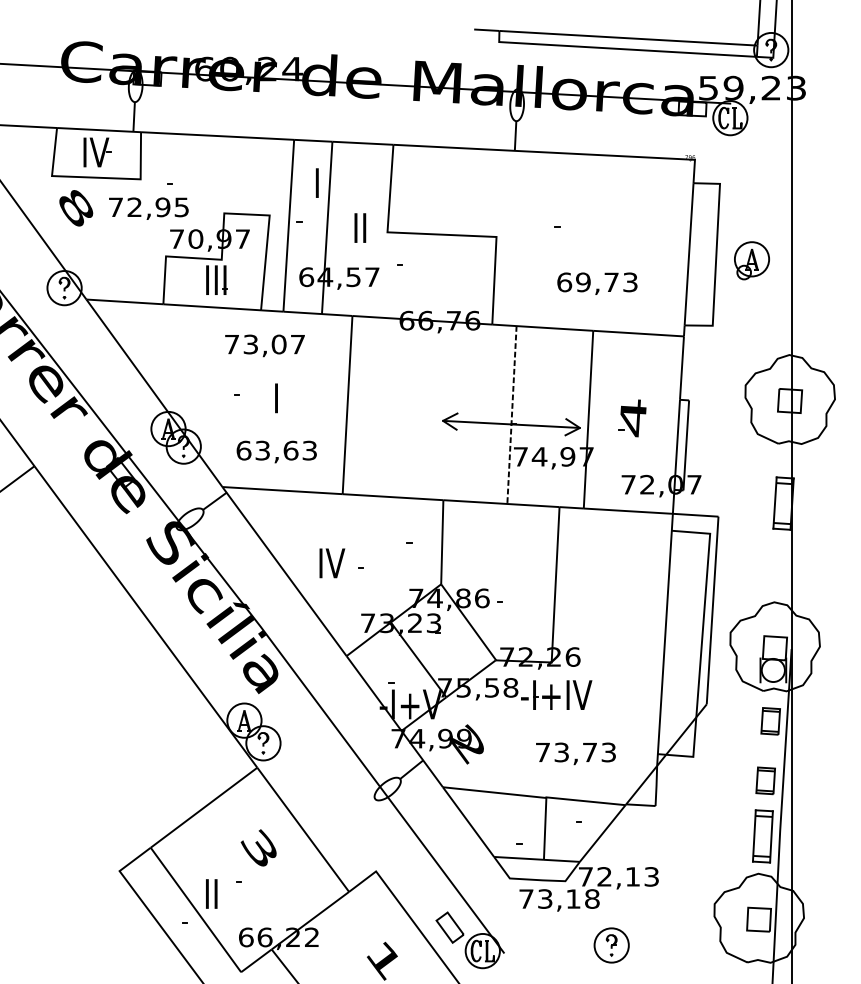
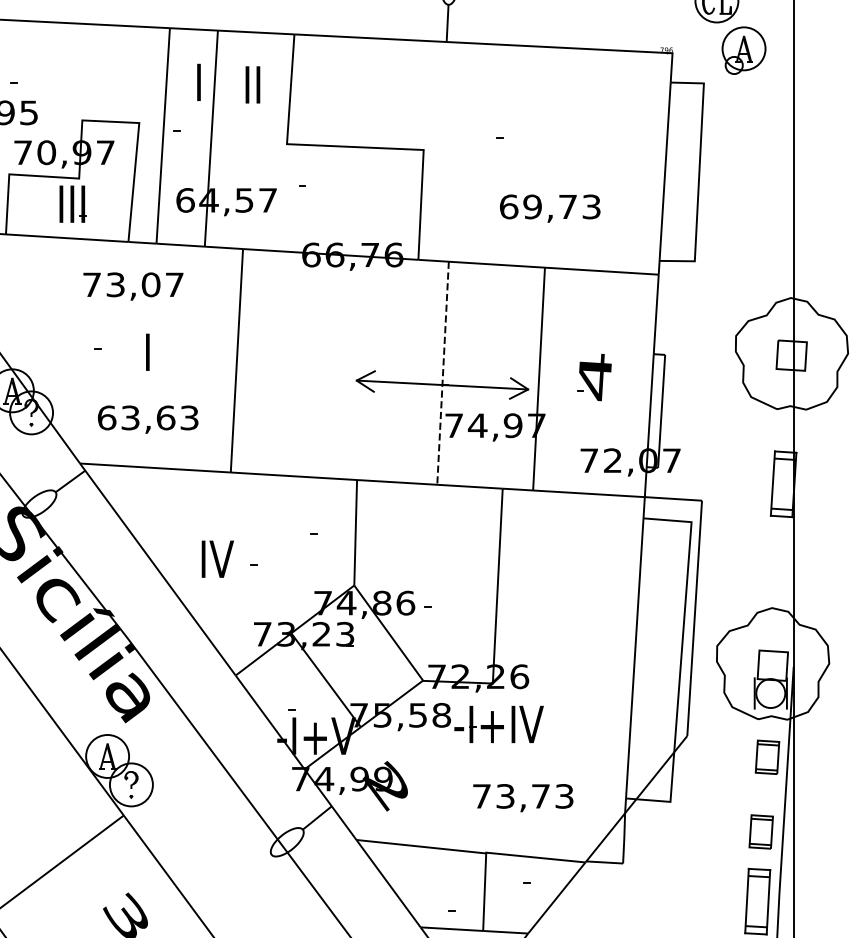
text: (360, 227) -> (253, 84), moved
part: (751, 260) -> (743, 50), moved

